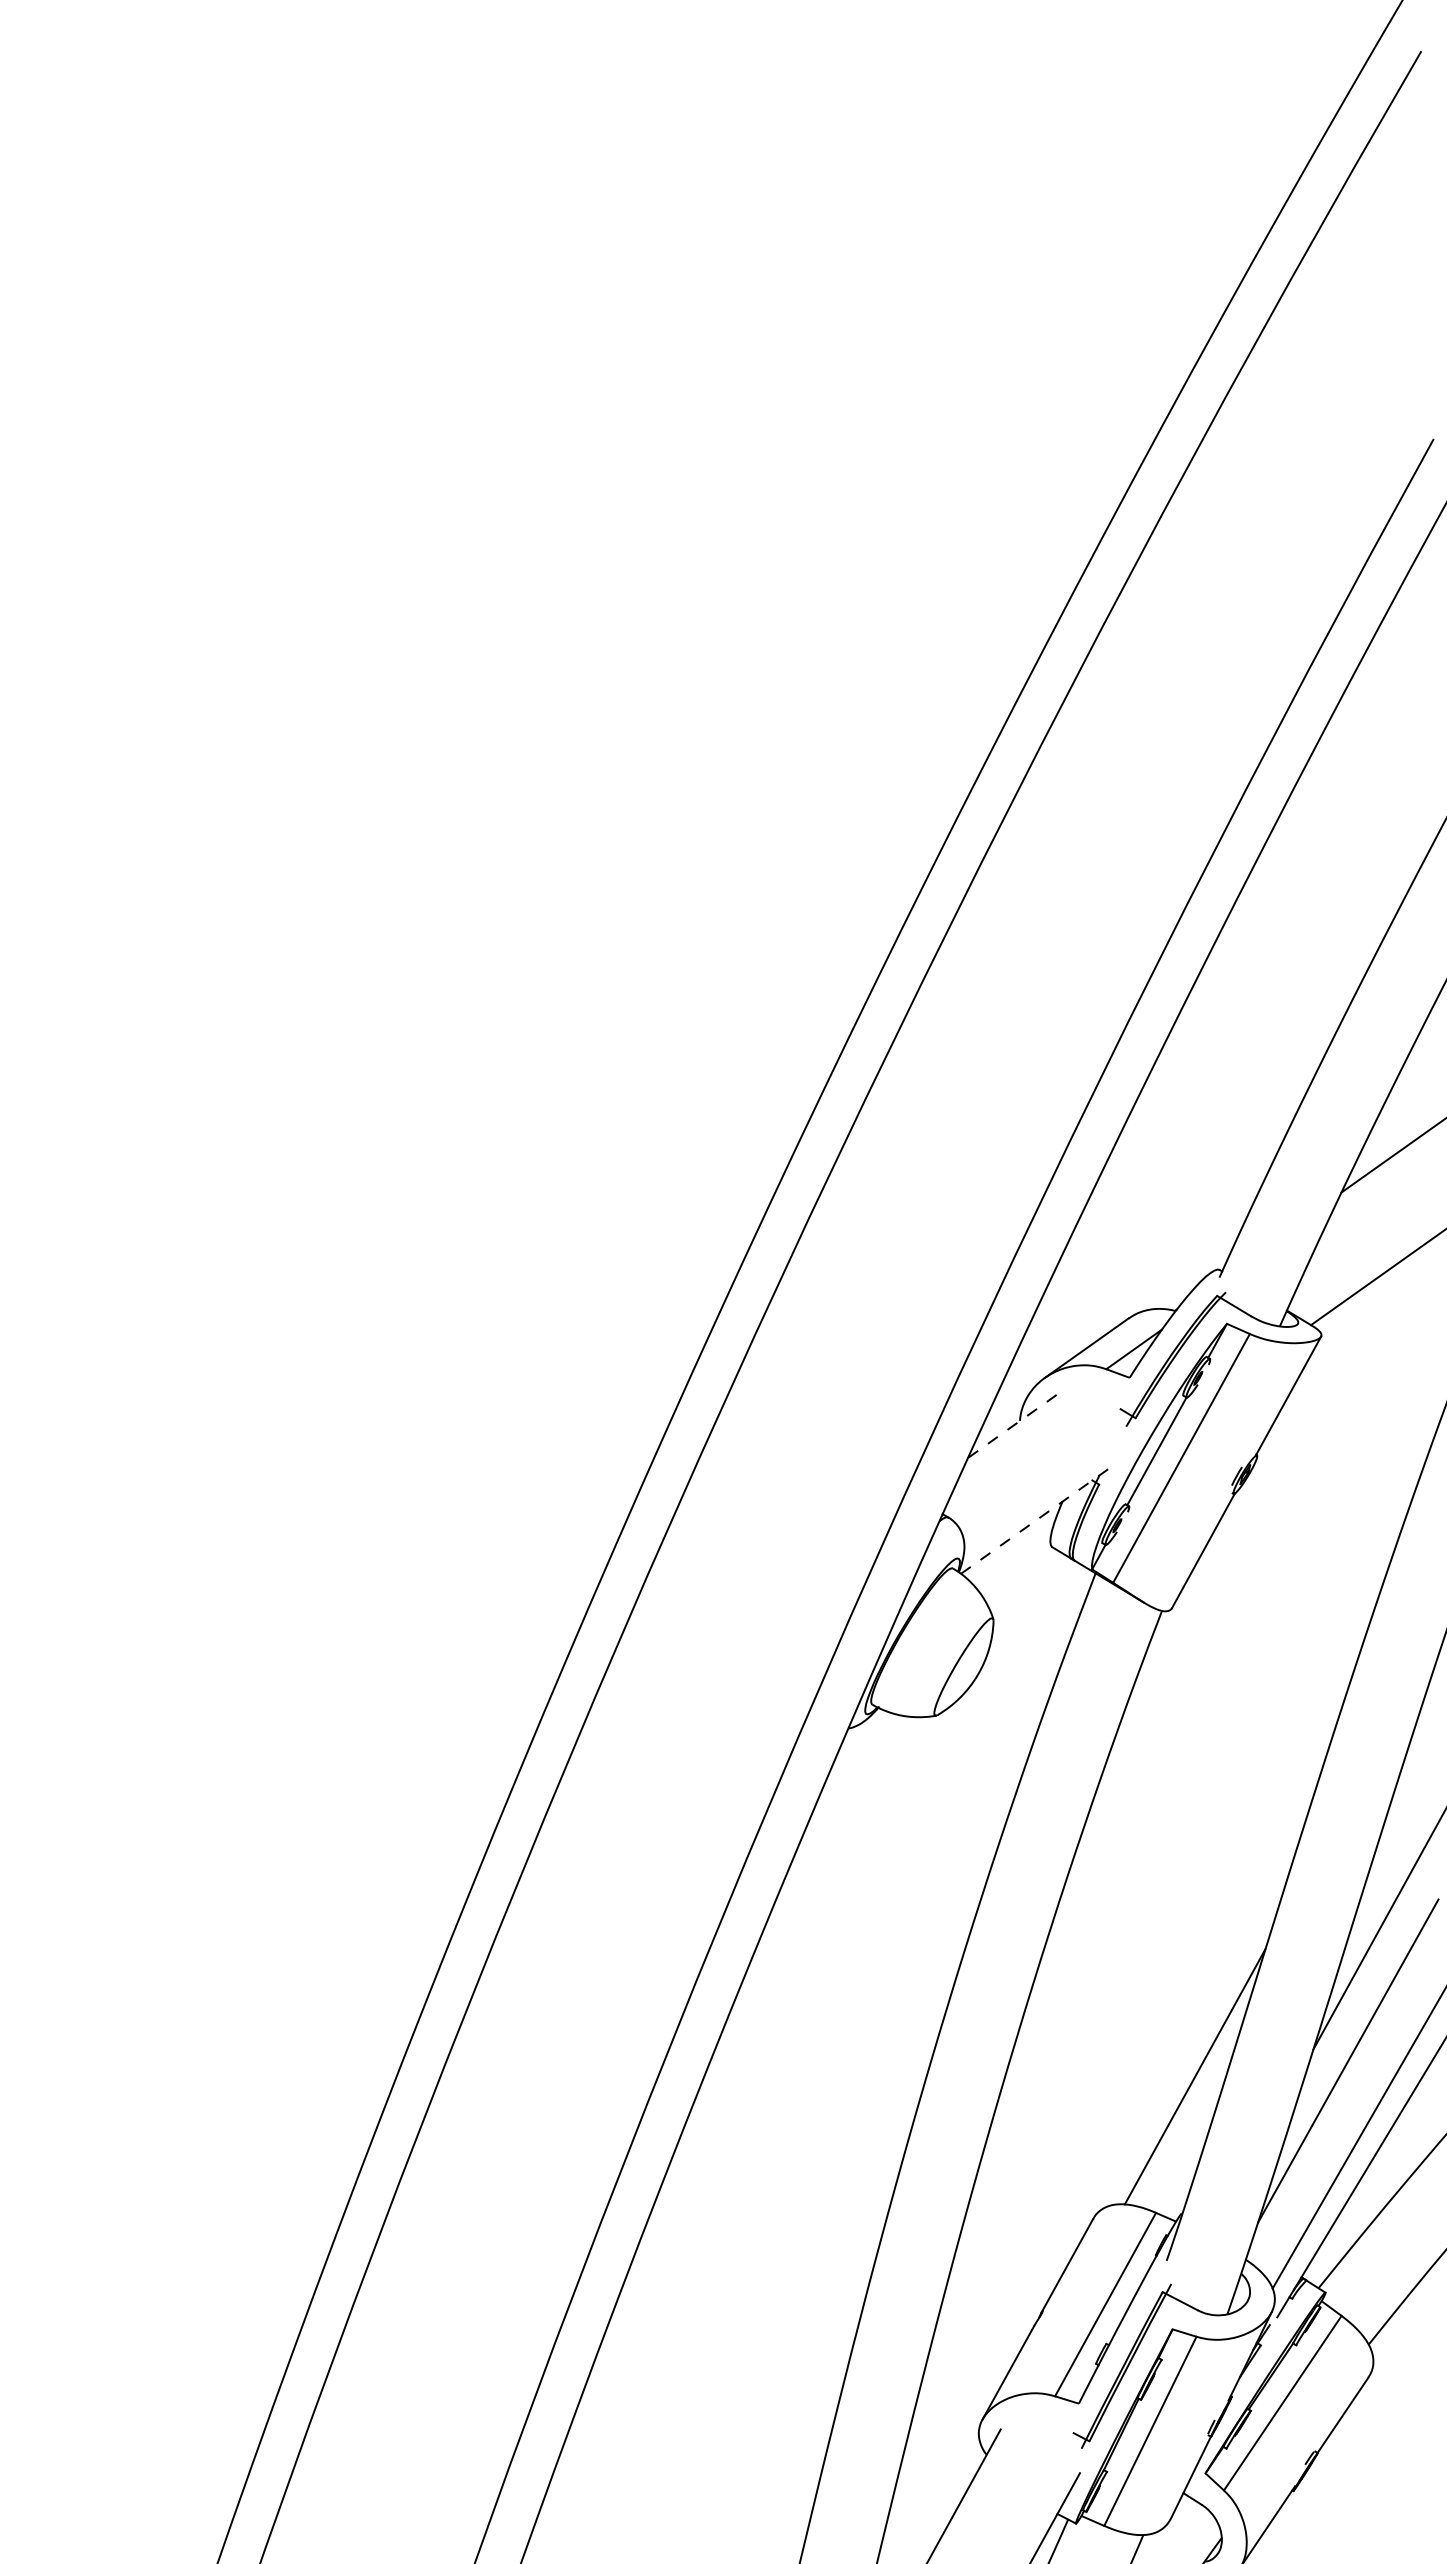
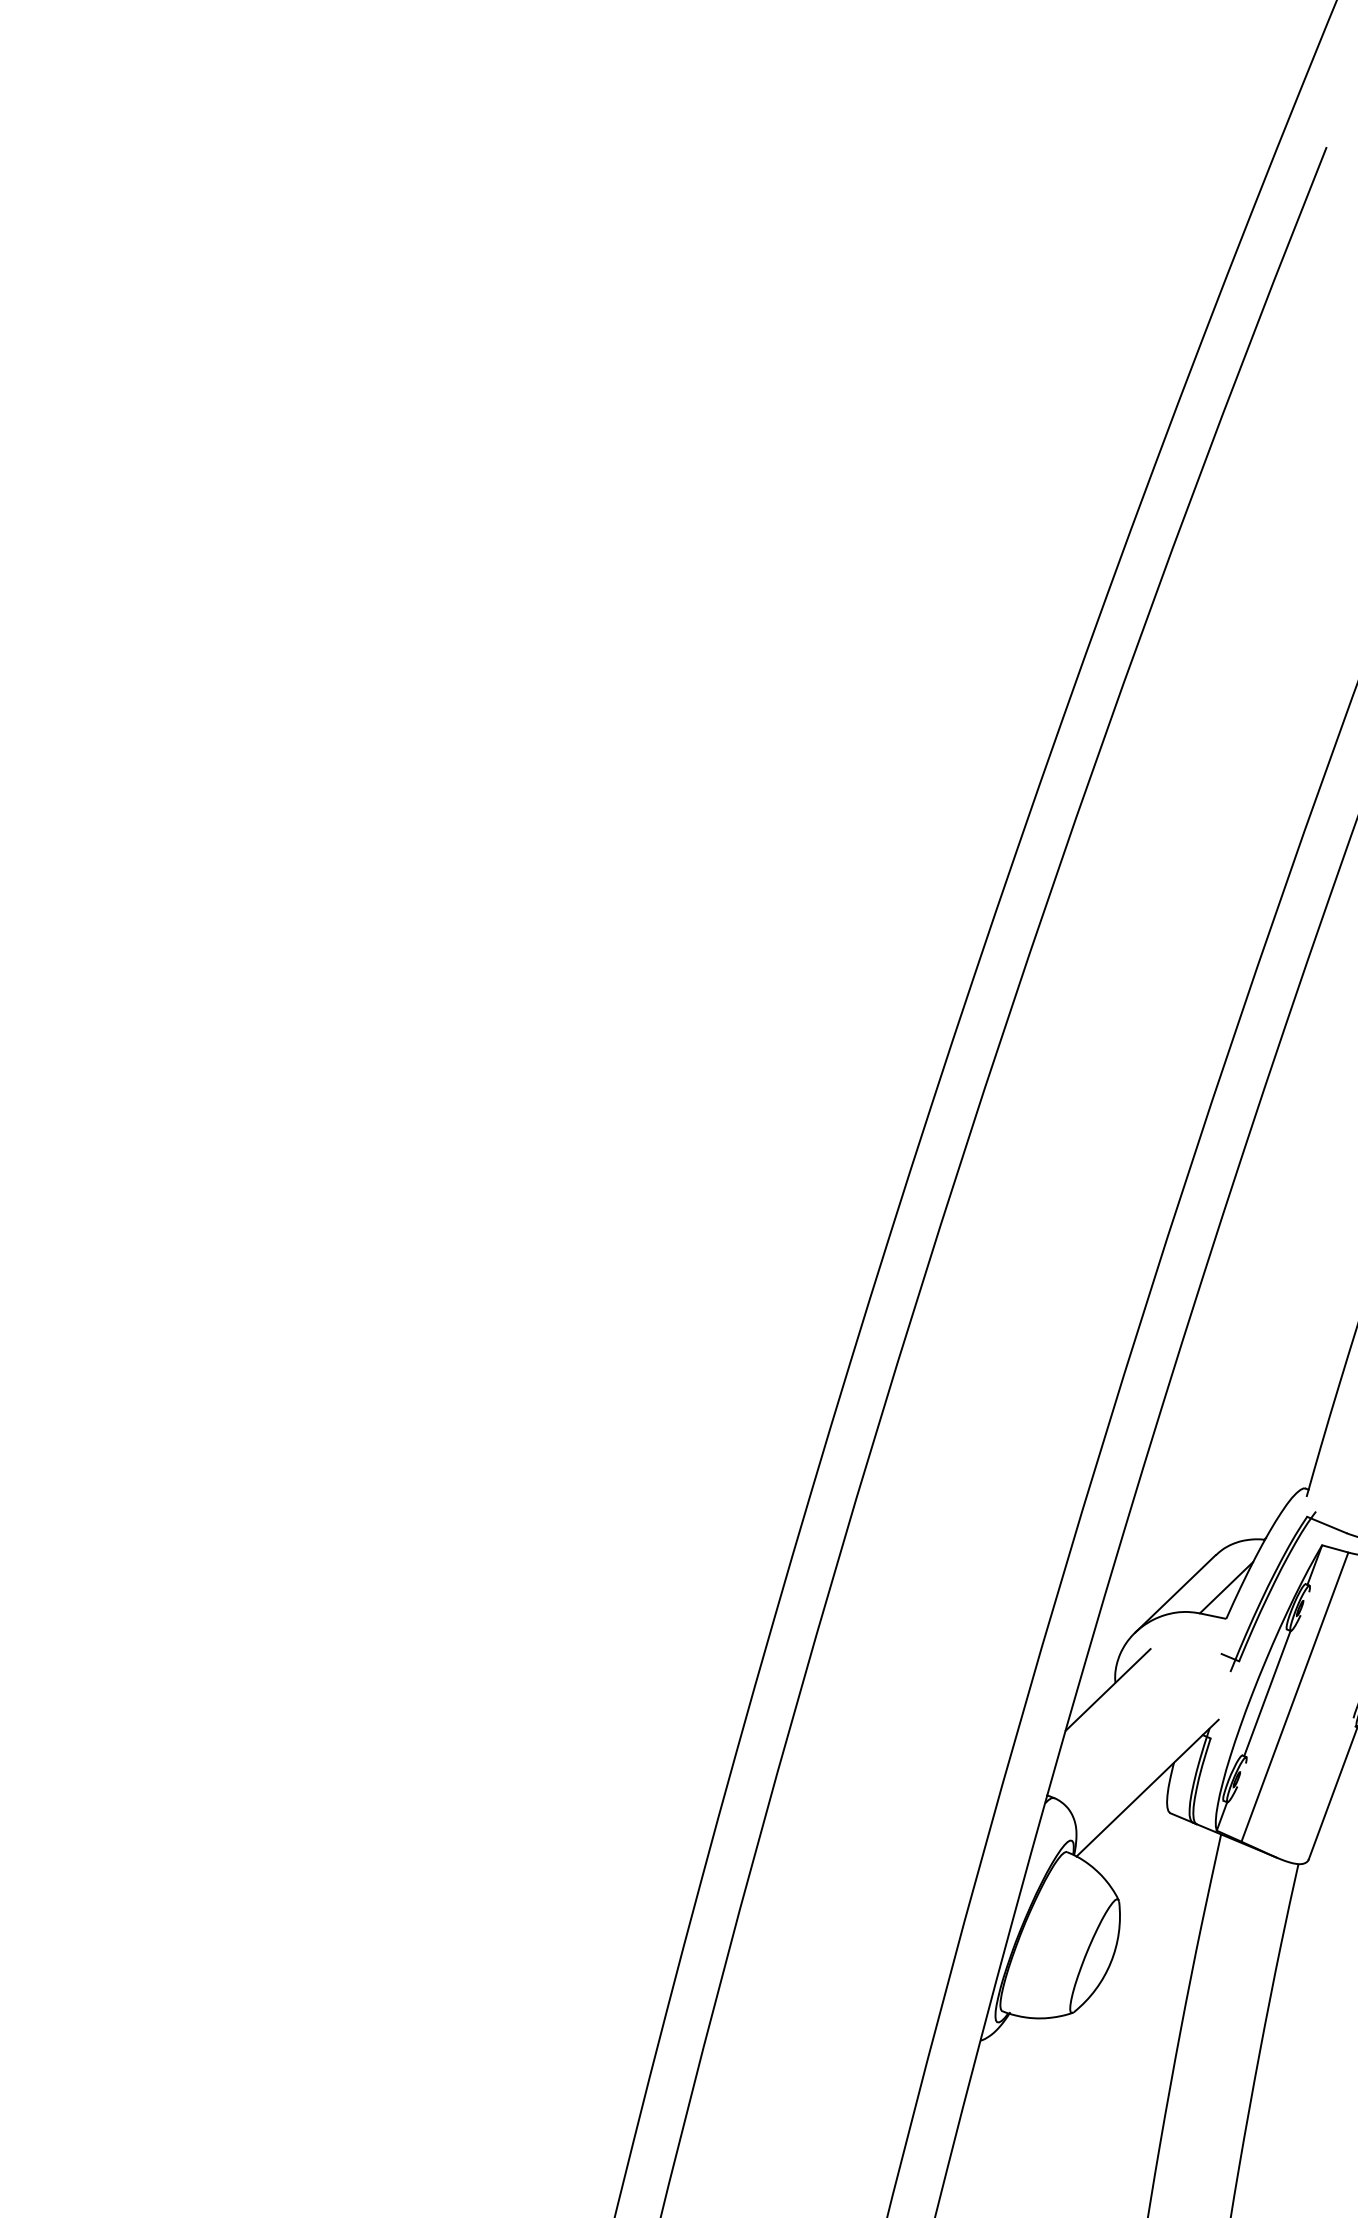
line: (1012, 1426) -> (1108, 1689), dashed -> solid
line: (1034, 1521) -> (1147, 1788), dashed -> solid

